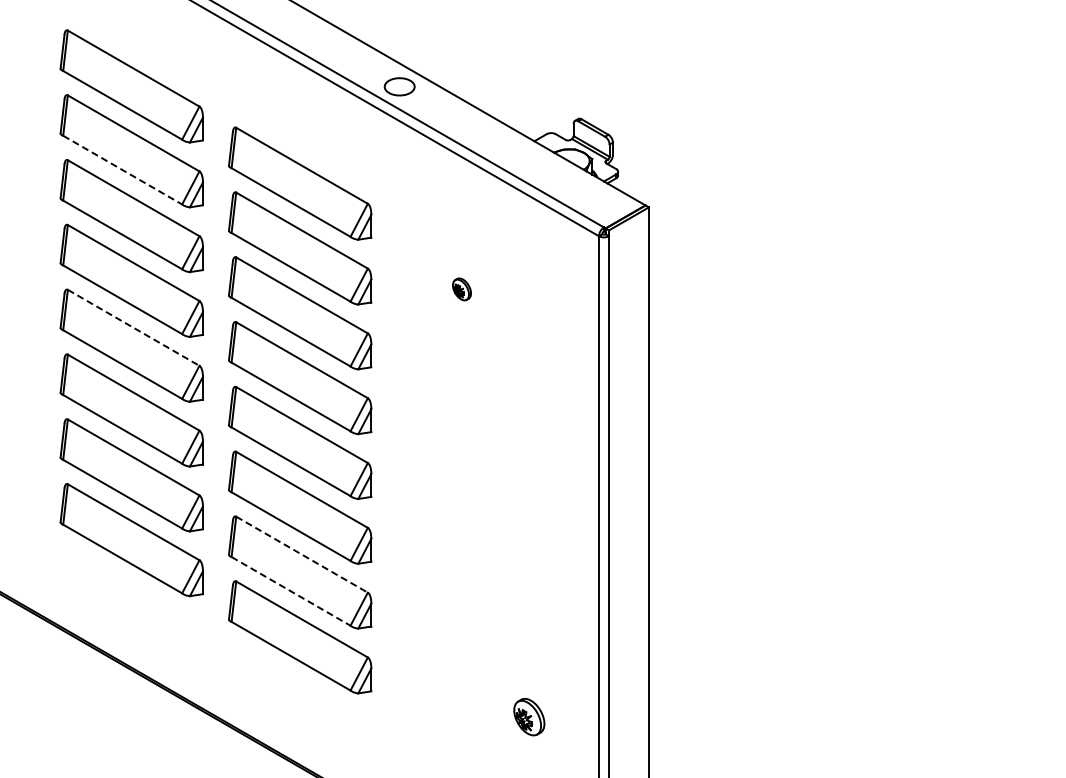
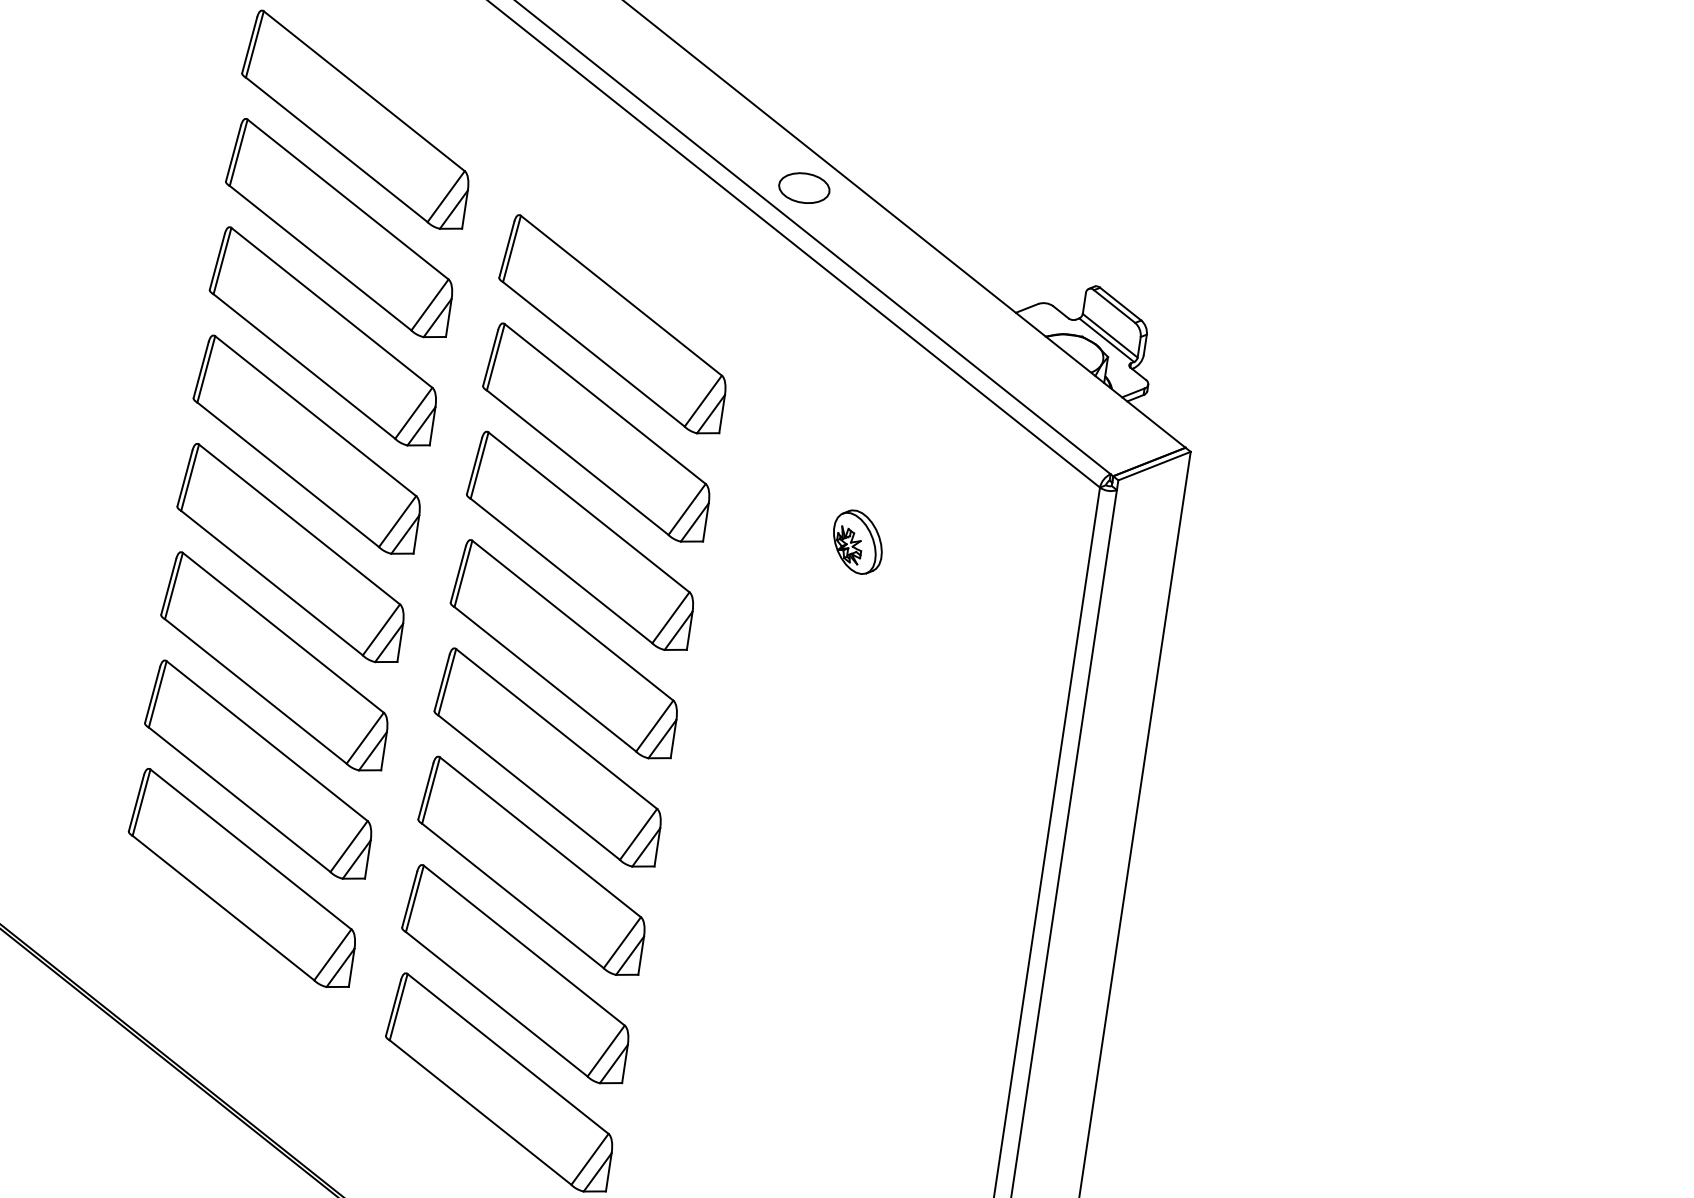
line: (122, 170) -> (320, 258), dashed -> solid
part: (461, 289) -> (856, 542), size x1.67
line: (133, 327) -> (299, 523), dashed -> solid
line: (302, 554) -> (525, 945), dashed -> solid
line: (291, 591) -> (497, 1004), dashed -> solid

